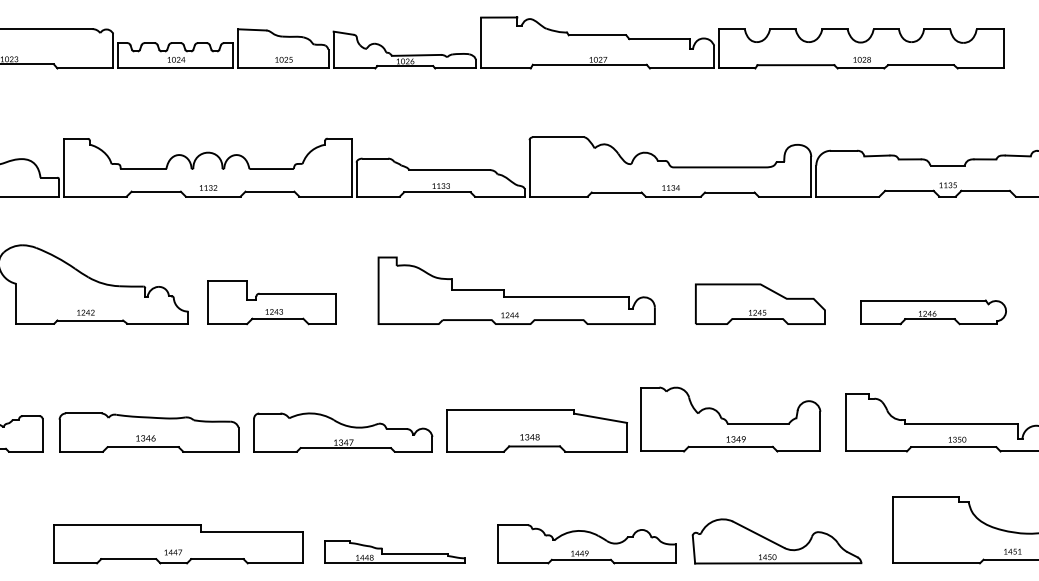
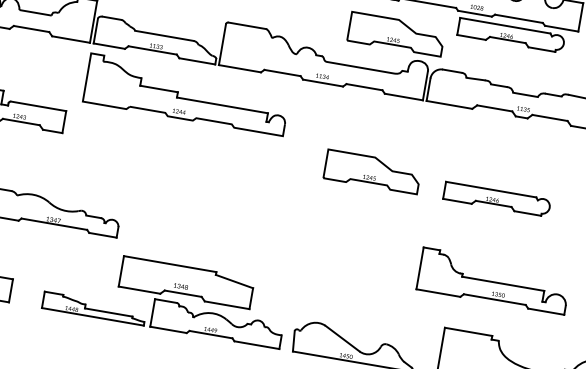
part: (914, 89) -> (511, 35), added
part: (760, 113) -> (396, 33), added
part: (516, 290) -> (186, 94), moved
part: (730, 419) -> (336, 251), removed
part: (536, 430) -> (186, 282), moved
part: (394, 551) -> (94, 308), moved

